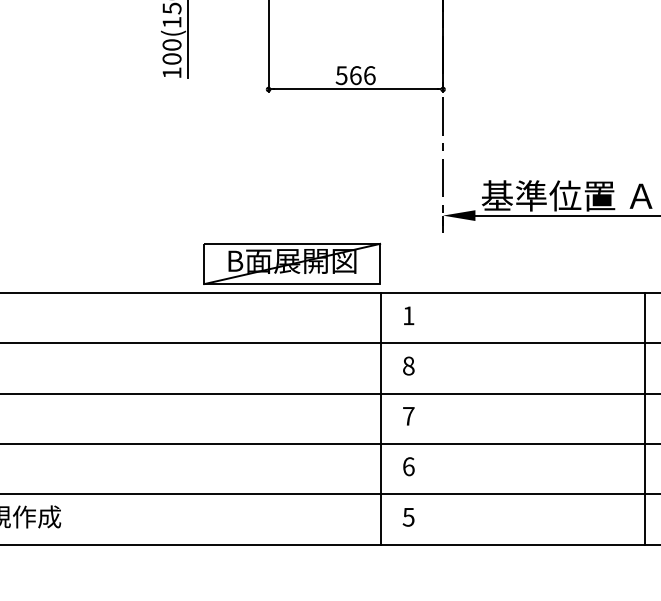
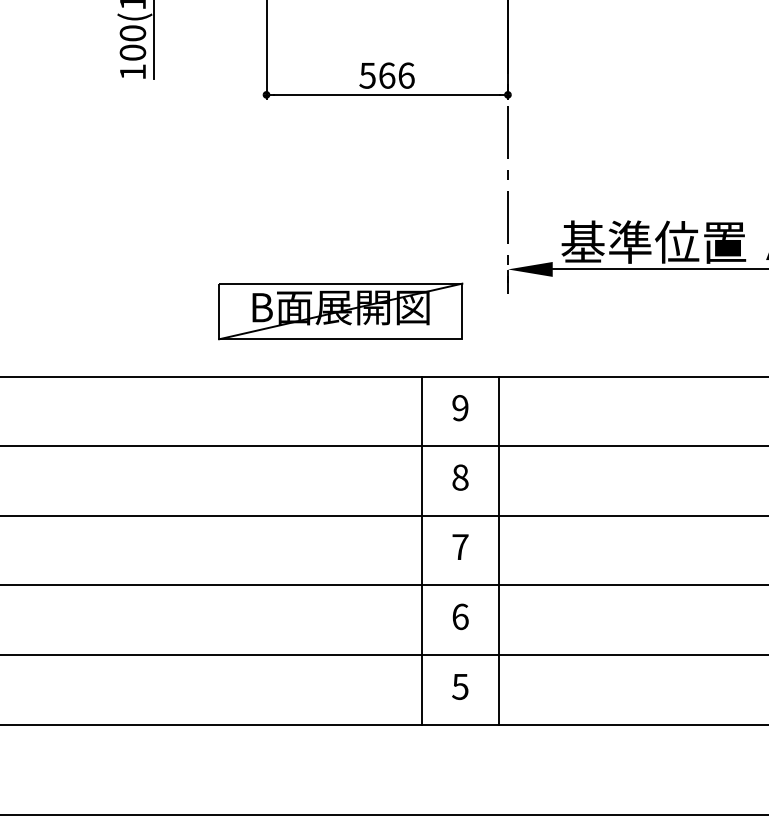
part: (292, 263) -> (341, 310), moved
text: (408, 315) -> (460, 407), 1 -> 9
line: (436, 418) -> (498, 550), added

